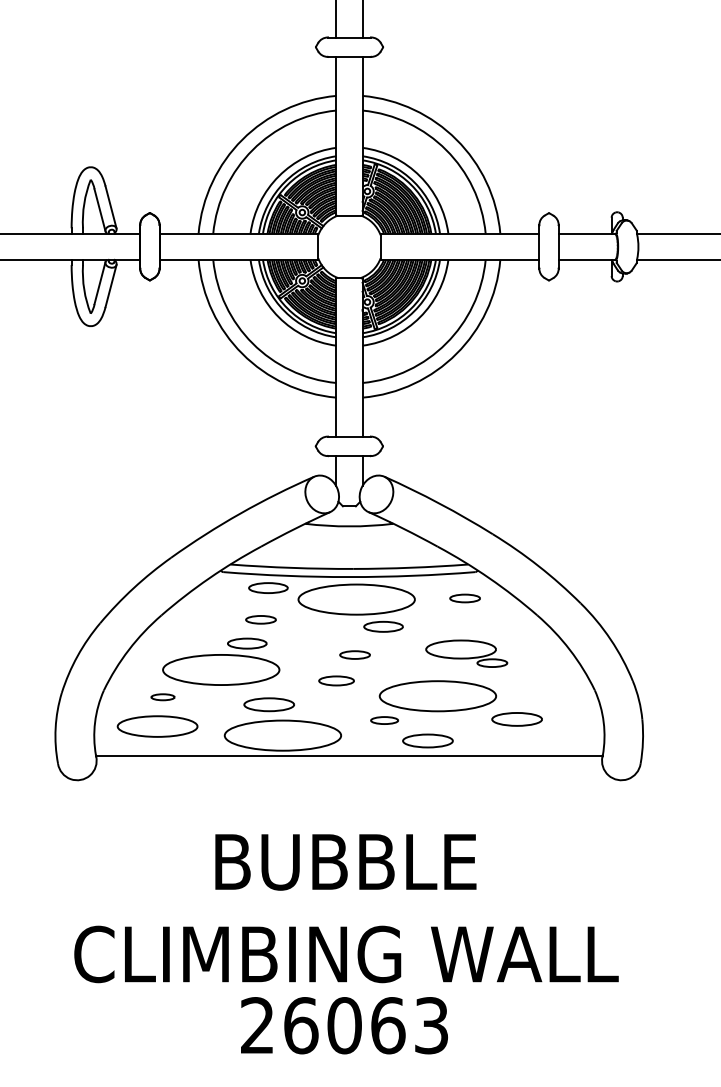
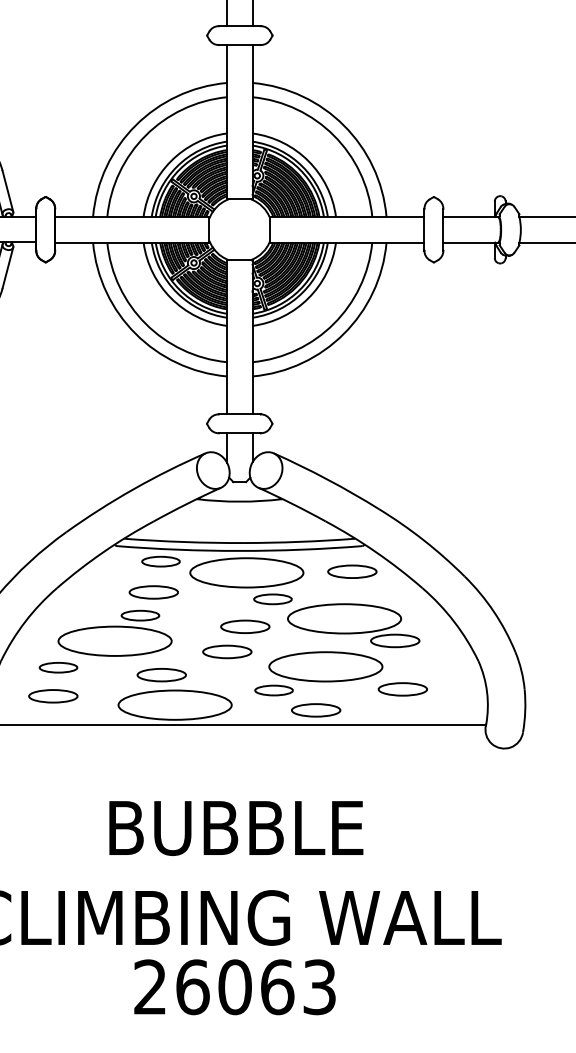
part: (464, 598) -> (351, 571), size x1.67
part: (260, 619) -> (153, 592), size x1.67
part: (466, 653) -> (353, 625), size x1.67
part: (354, 654) -> (244, 626), size x1.67
part: (336, 680) -> (227, 651), size x1.43
part: (162, 697) -> (57, 668), size x1.67
part: (384, 720) -> (273, 690), size x1.43
part: (157, 726) -> (53, 696), size x0.62

